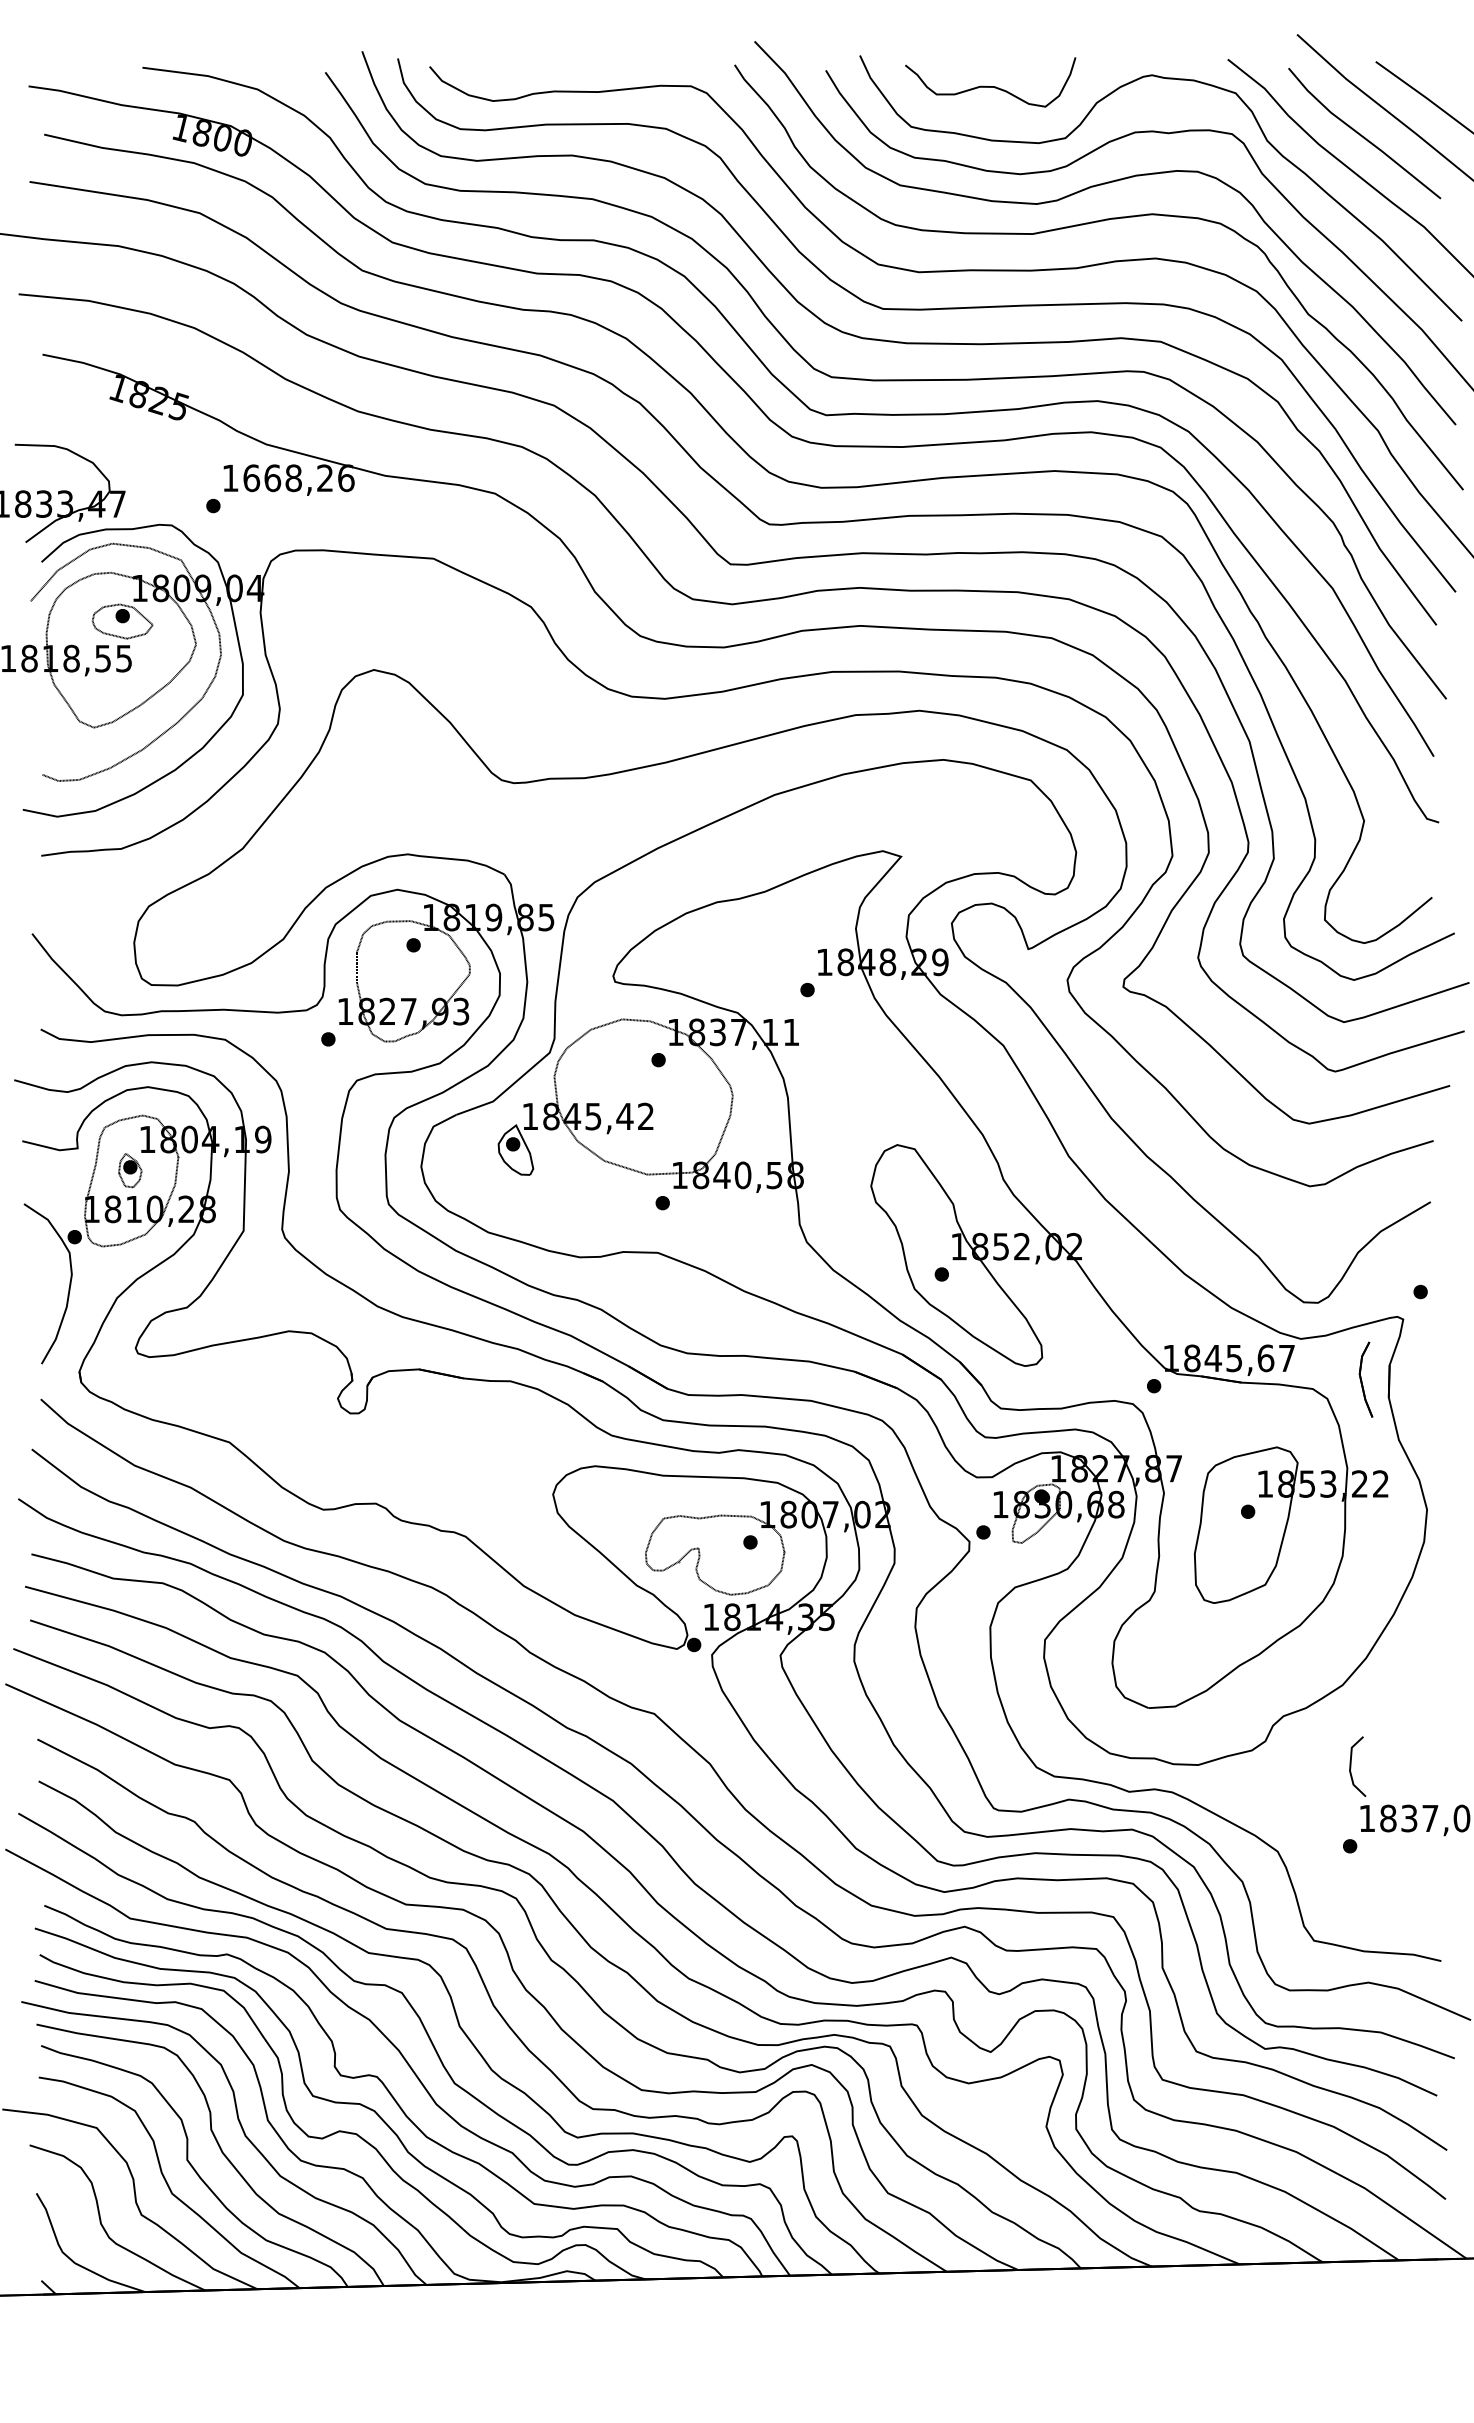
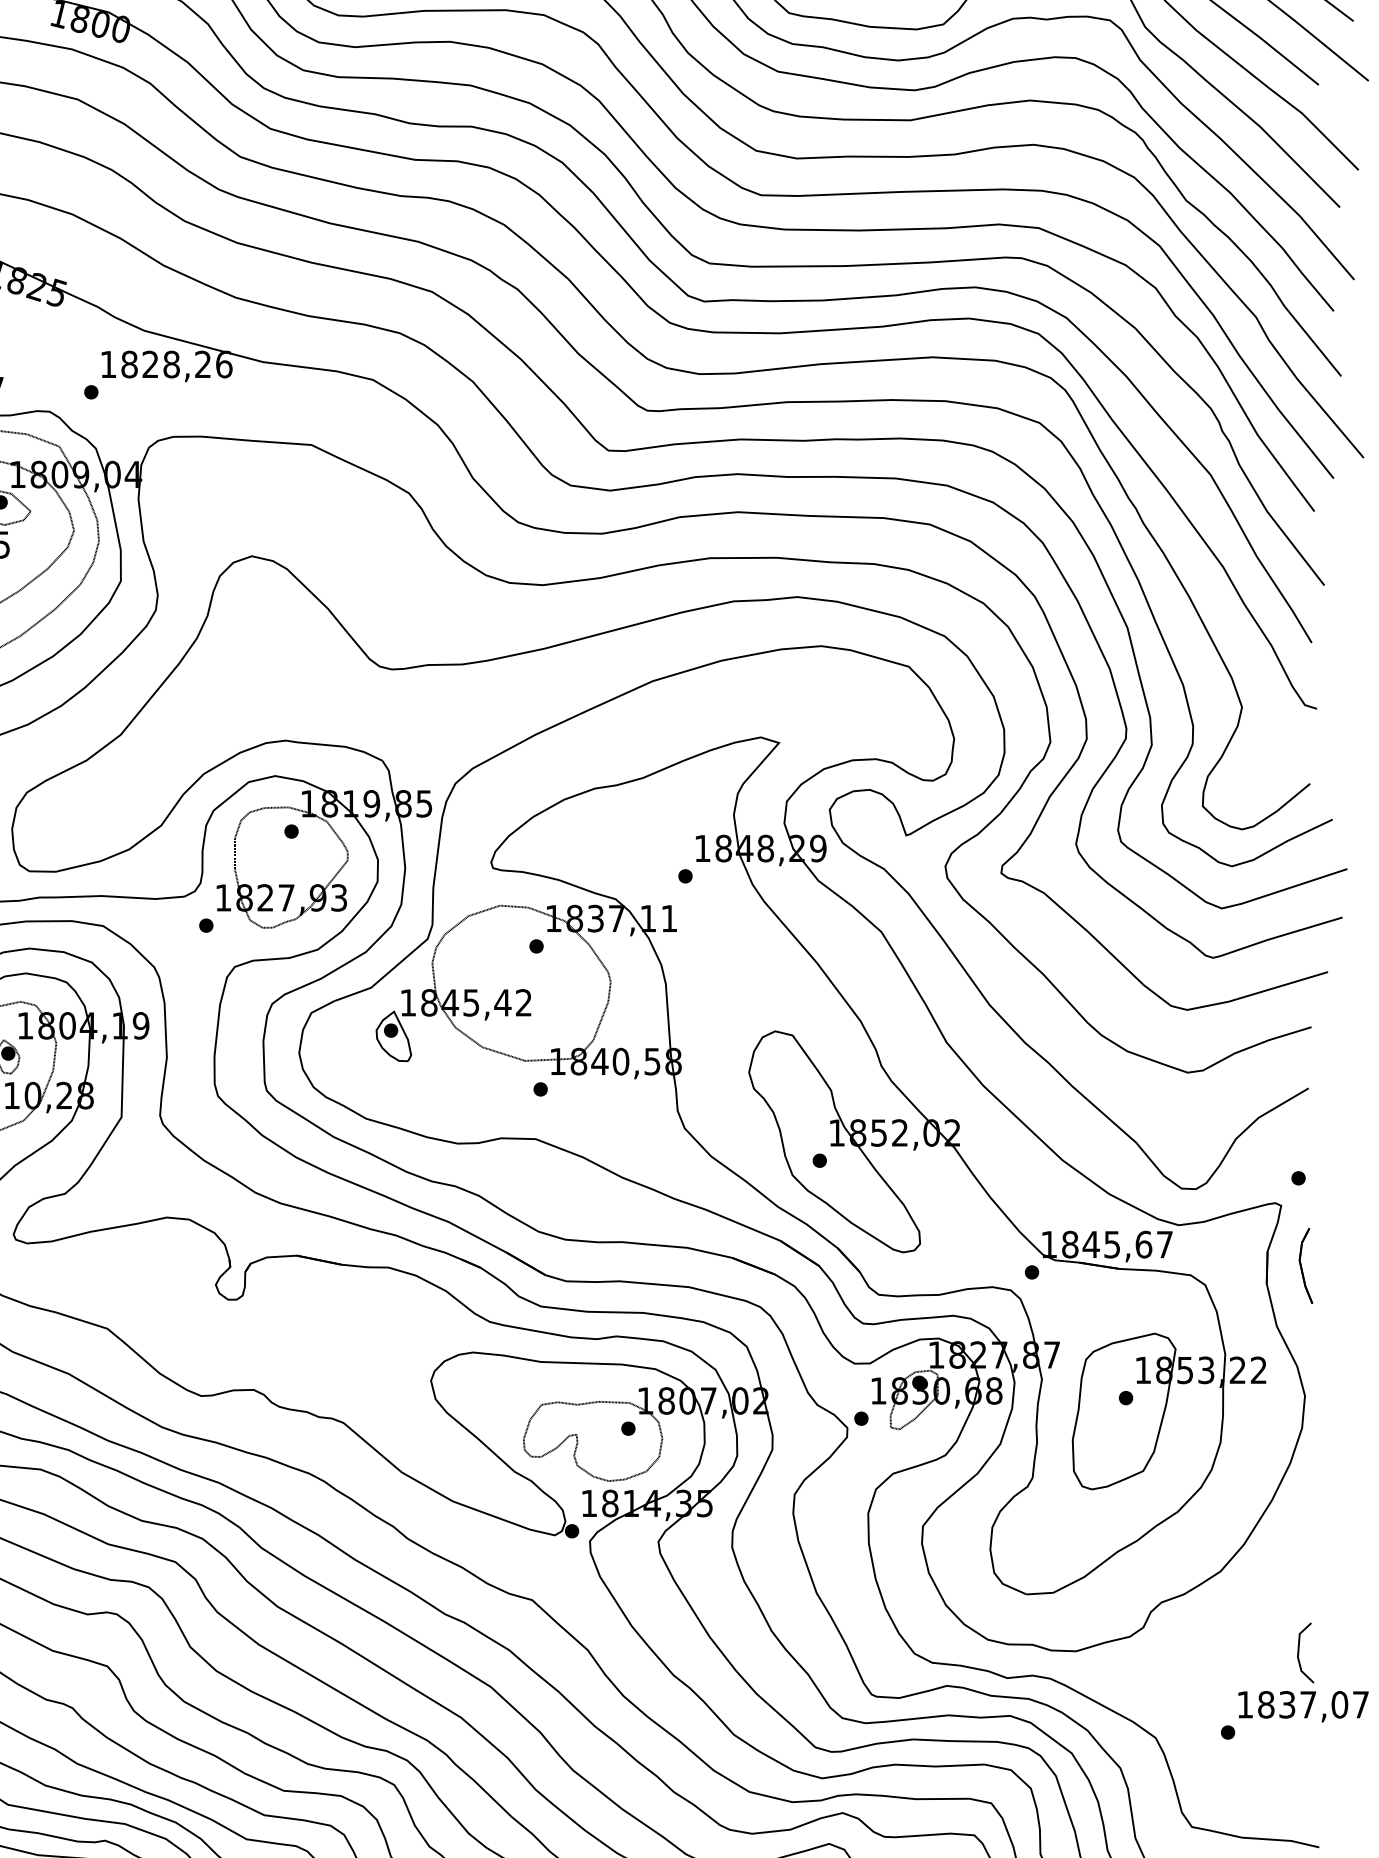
text: (262, 478) -> (140, 364), 1668,26 -> 1828,26
part: (1365, 1379) -> (1305, 1265), moved
line: (1351, 1766) -> (1299, 1652), moved

